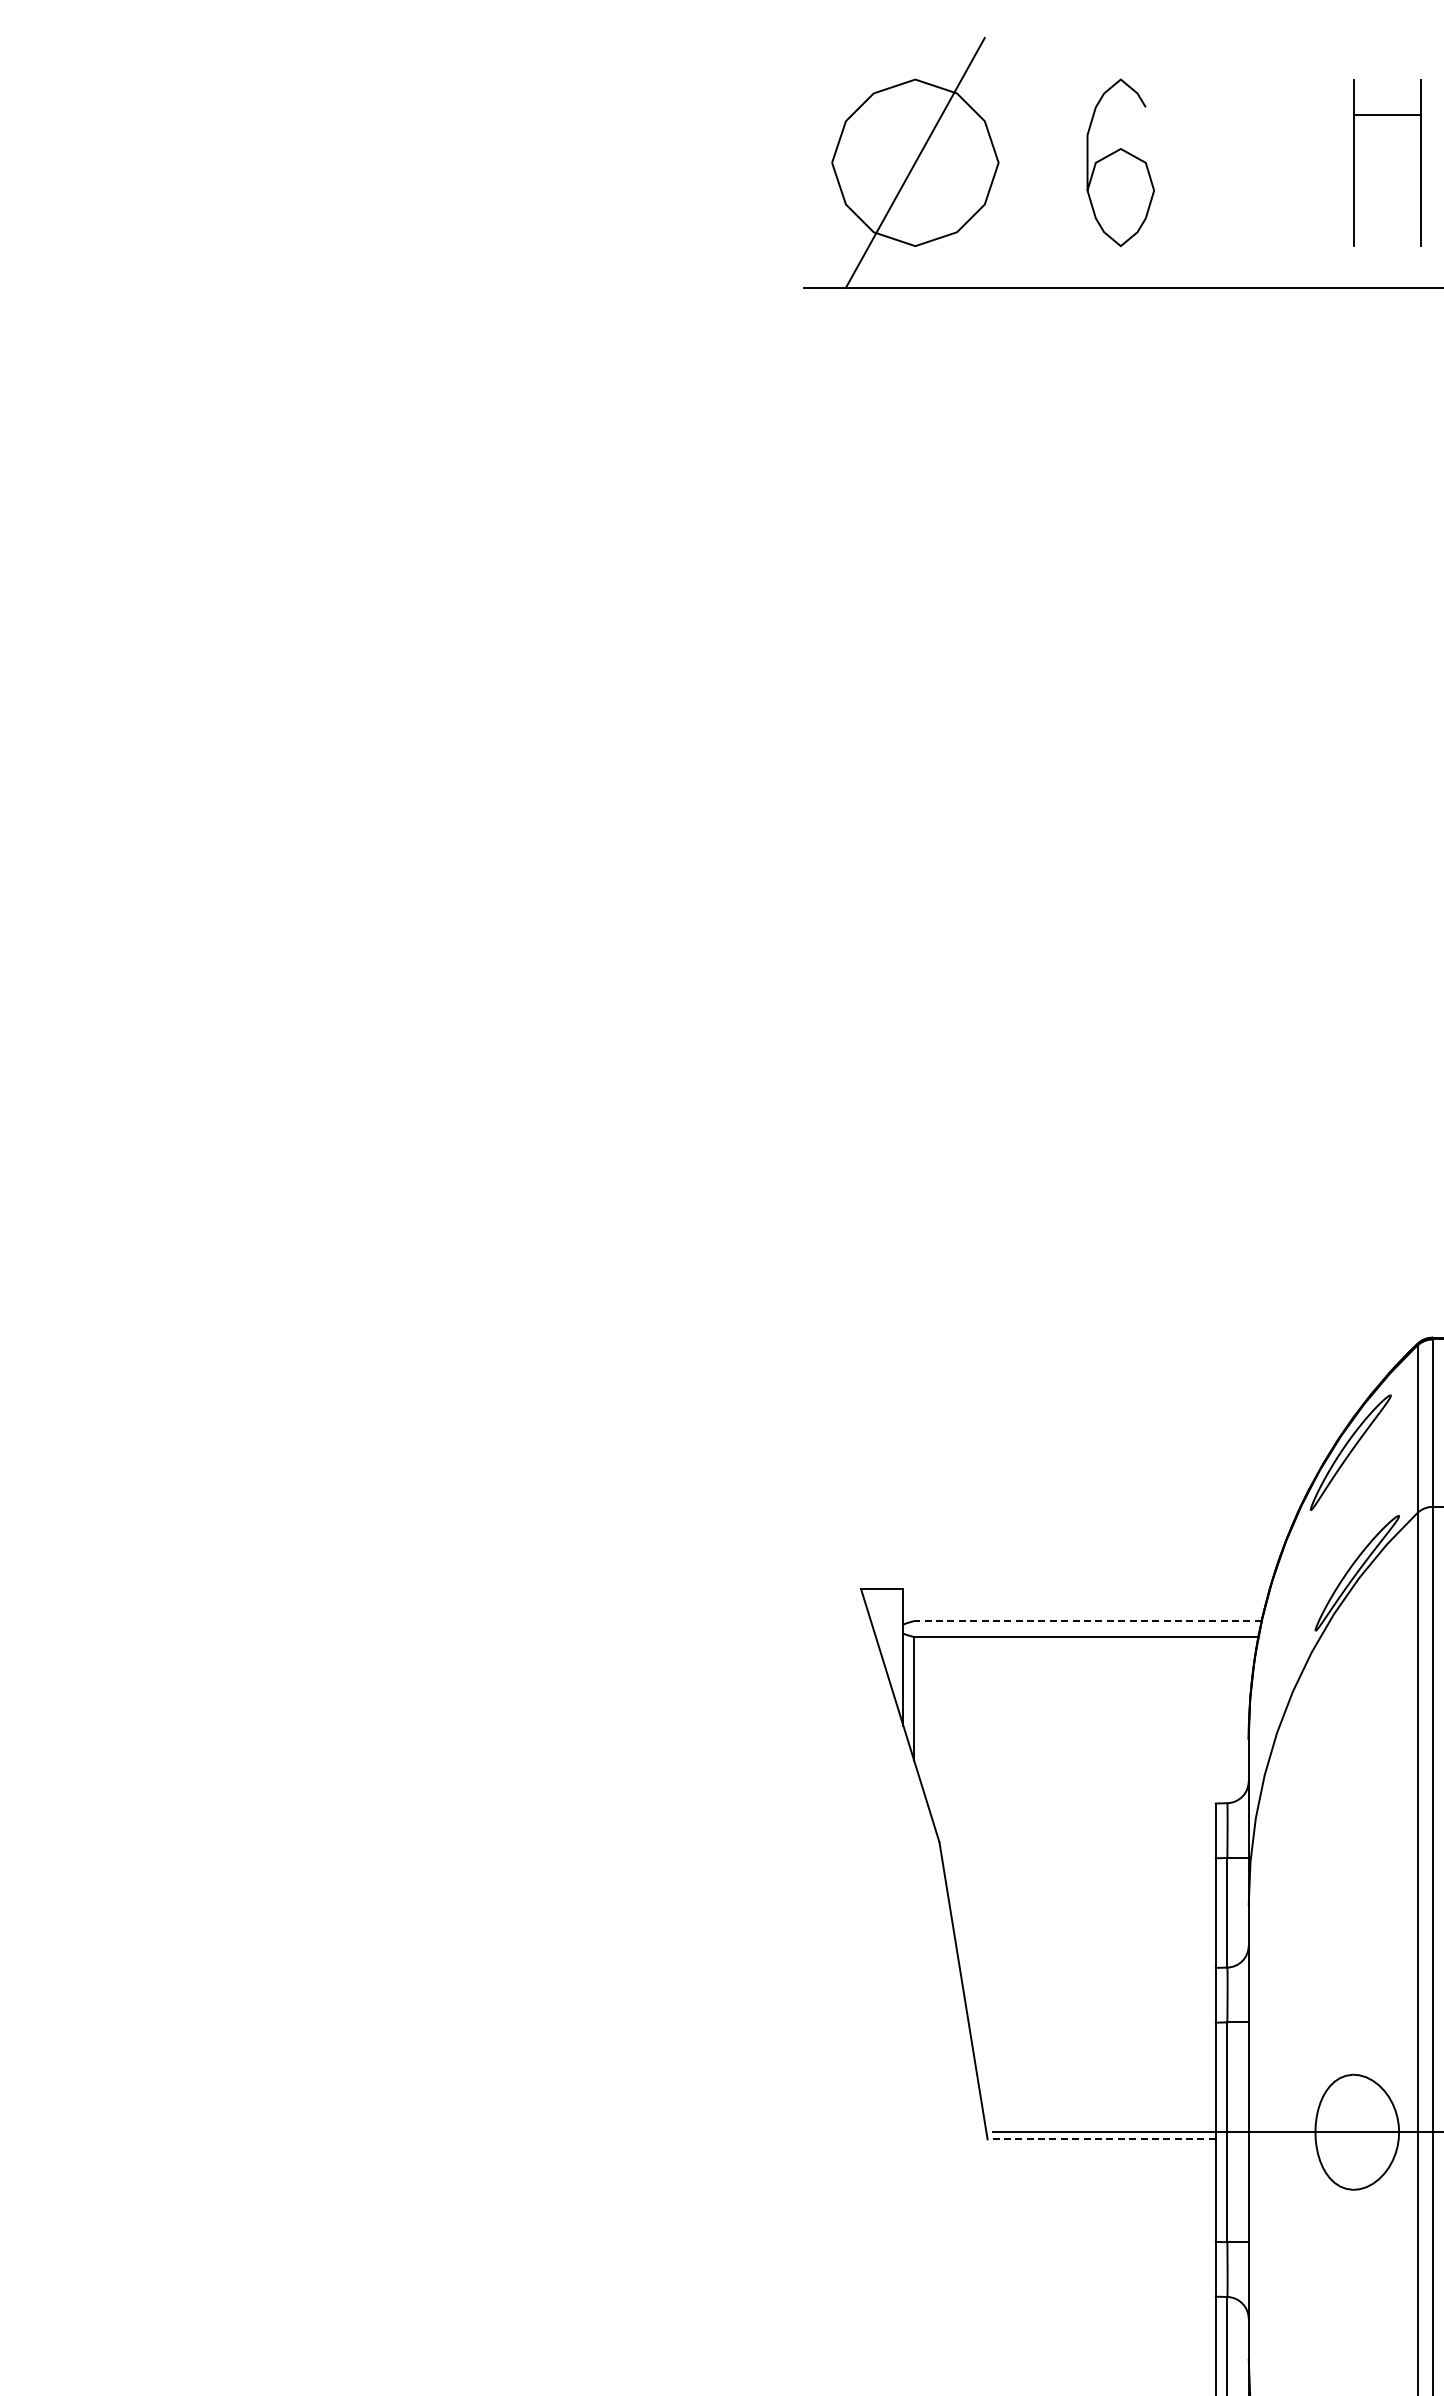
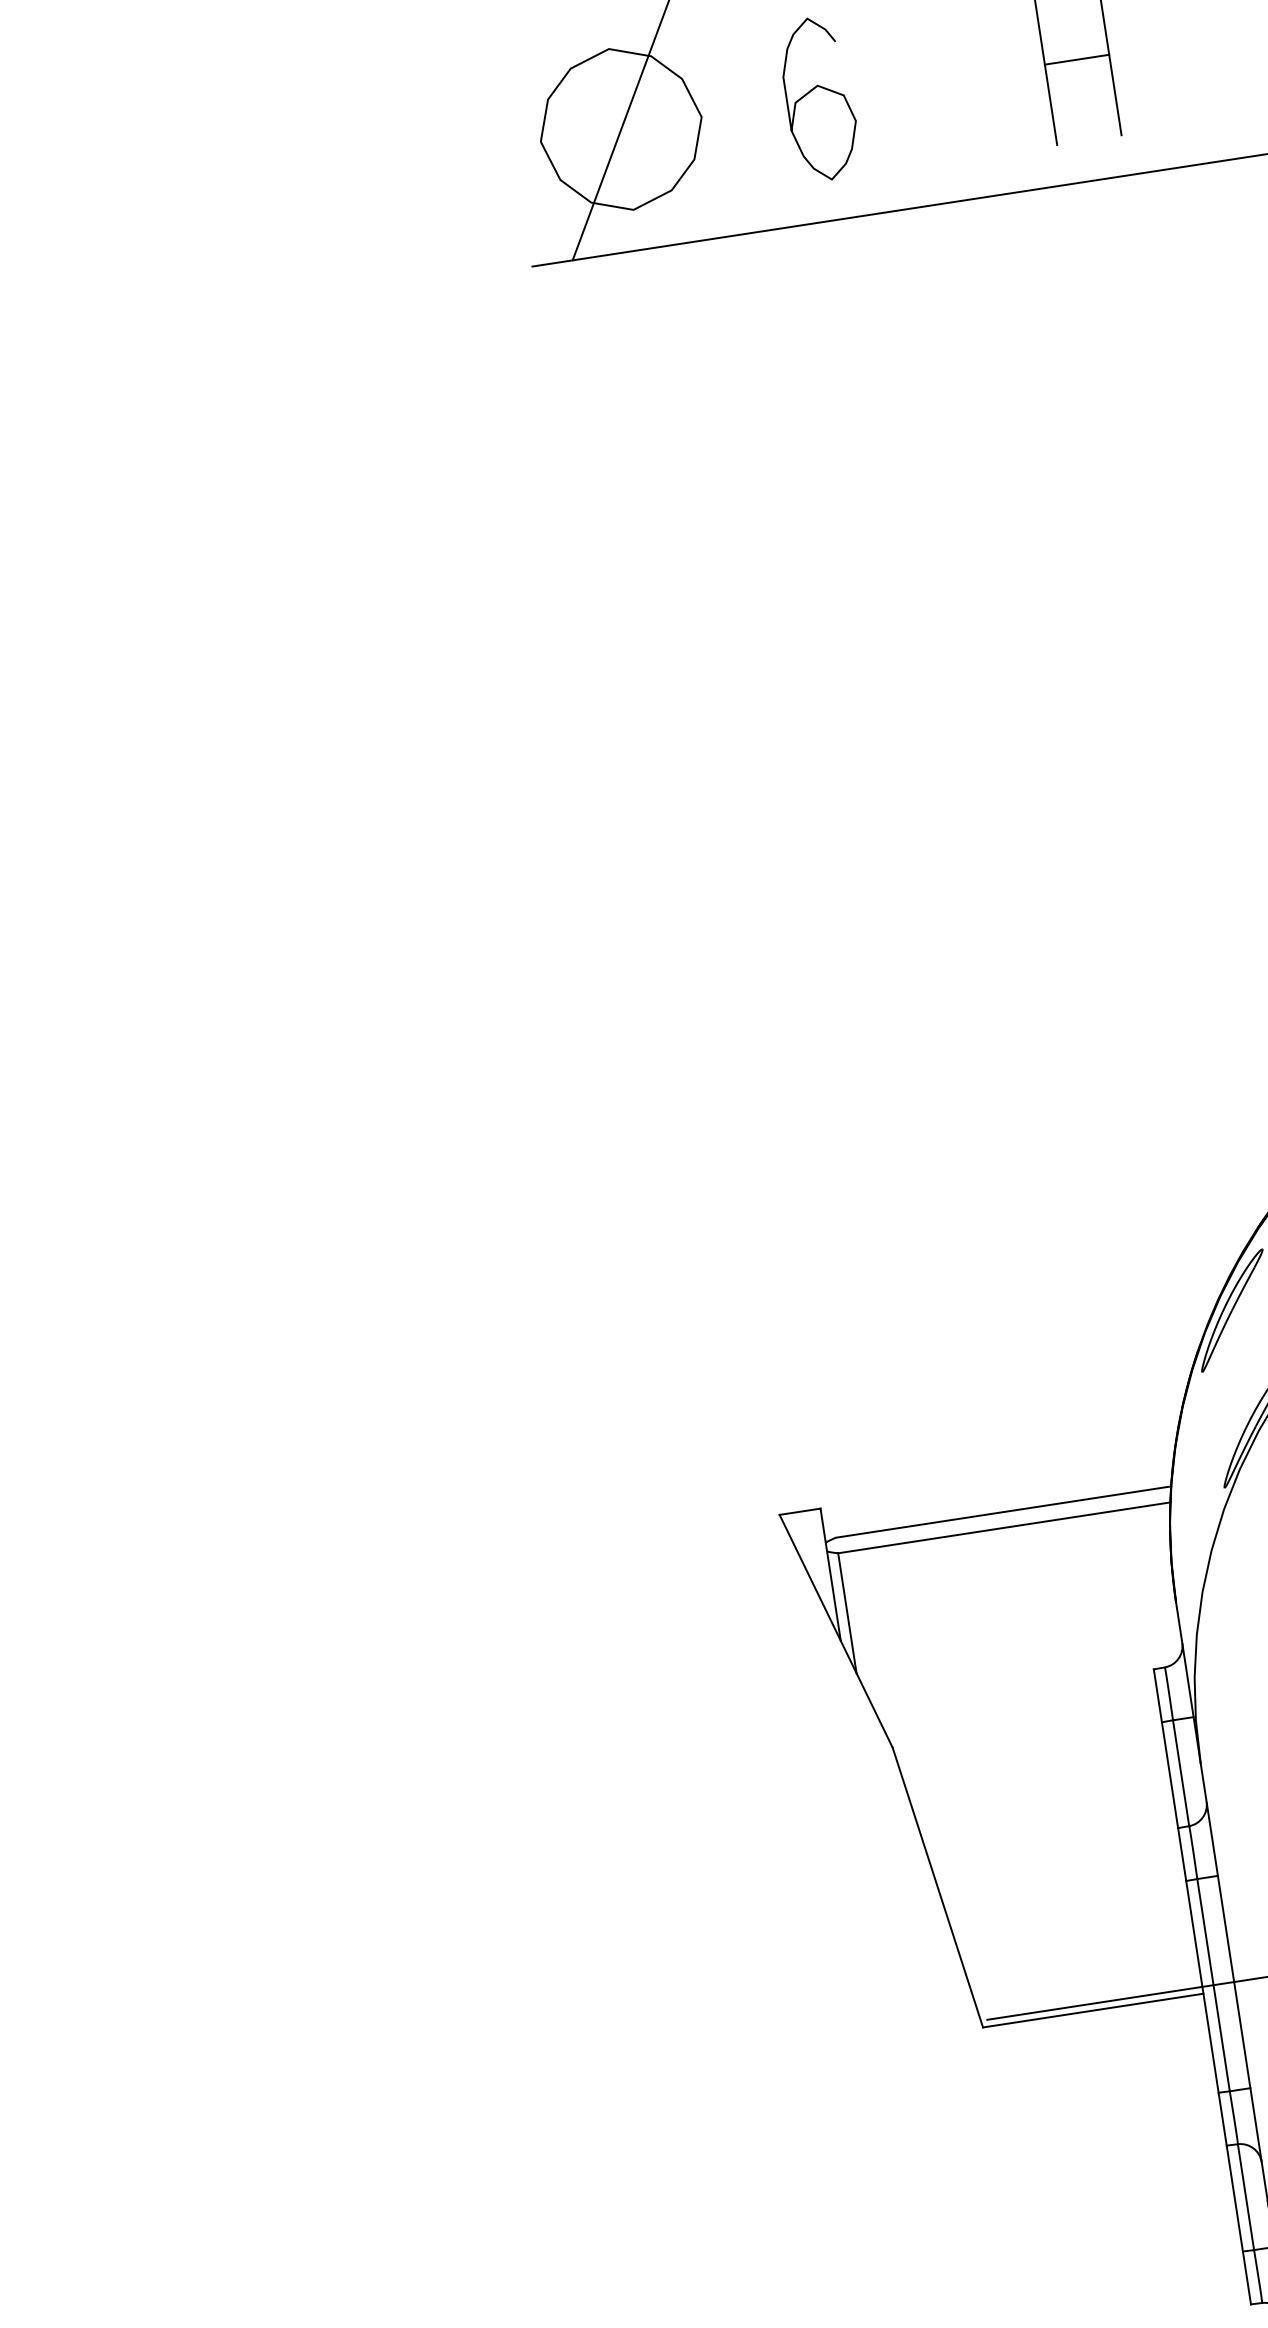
line: (1387, 114) -> (1077, 59), moved
line: (1088, 1621) -> (1003, 1512), dashed -> solid
line: (1101, 2139) -> (1093, 2010), dashed -> solid

